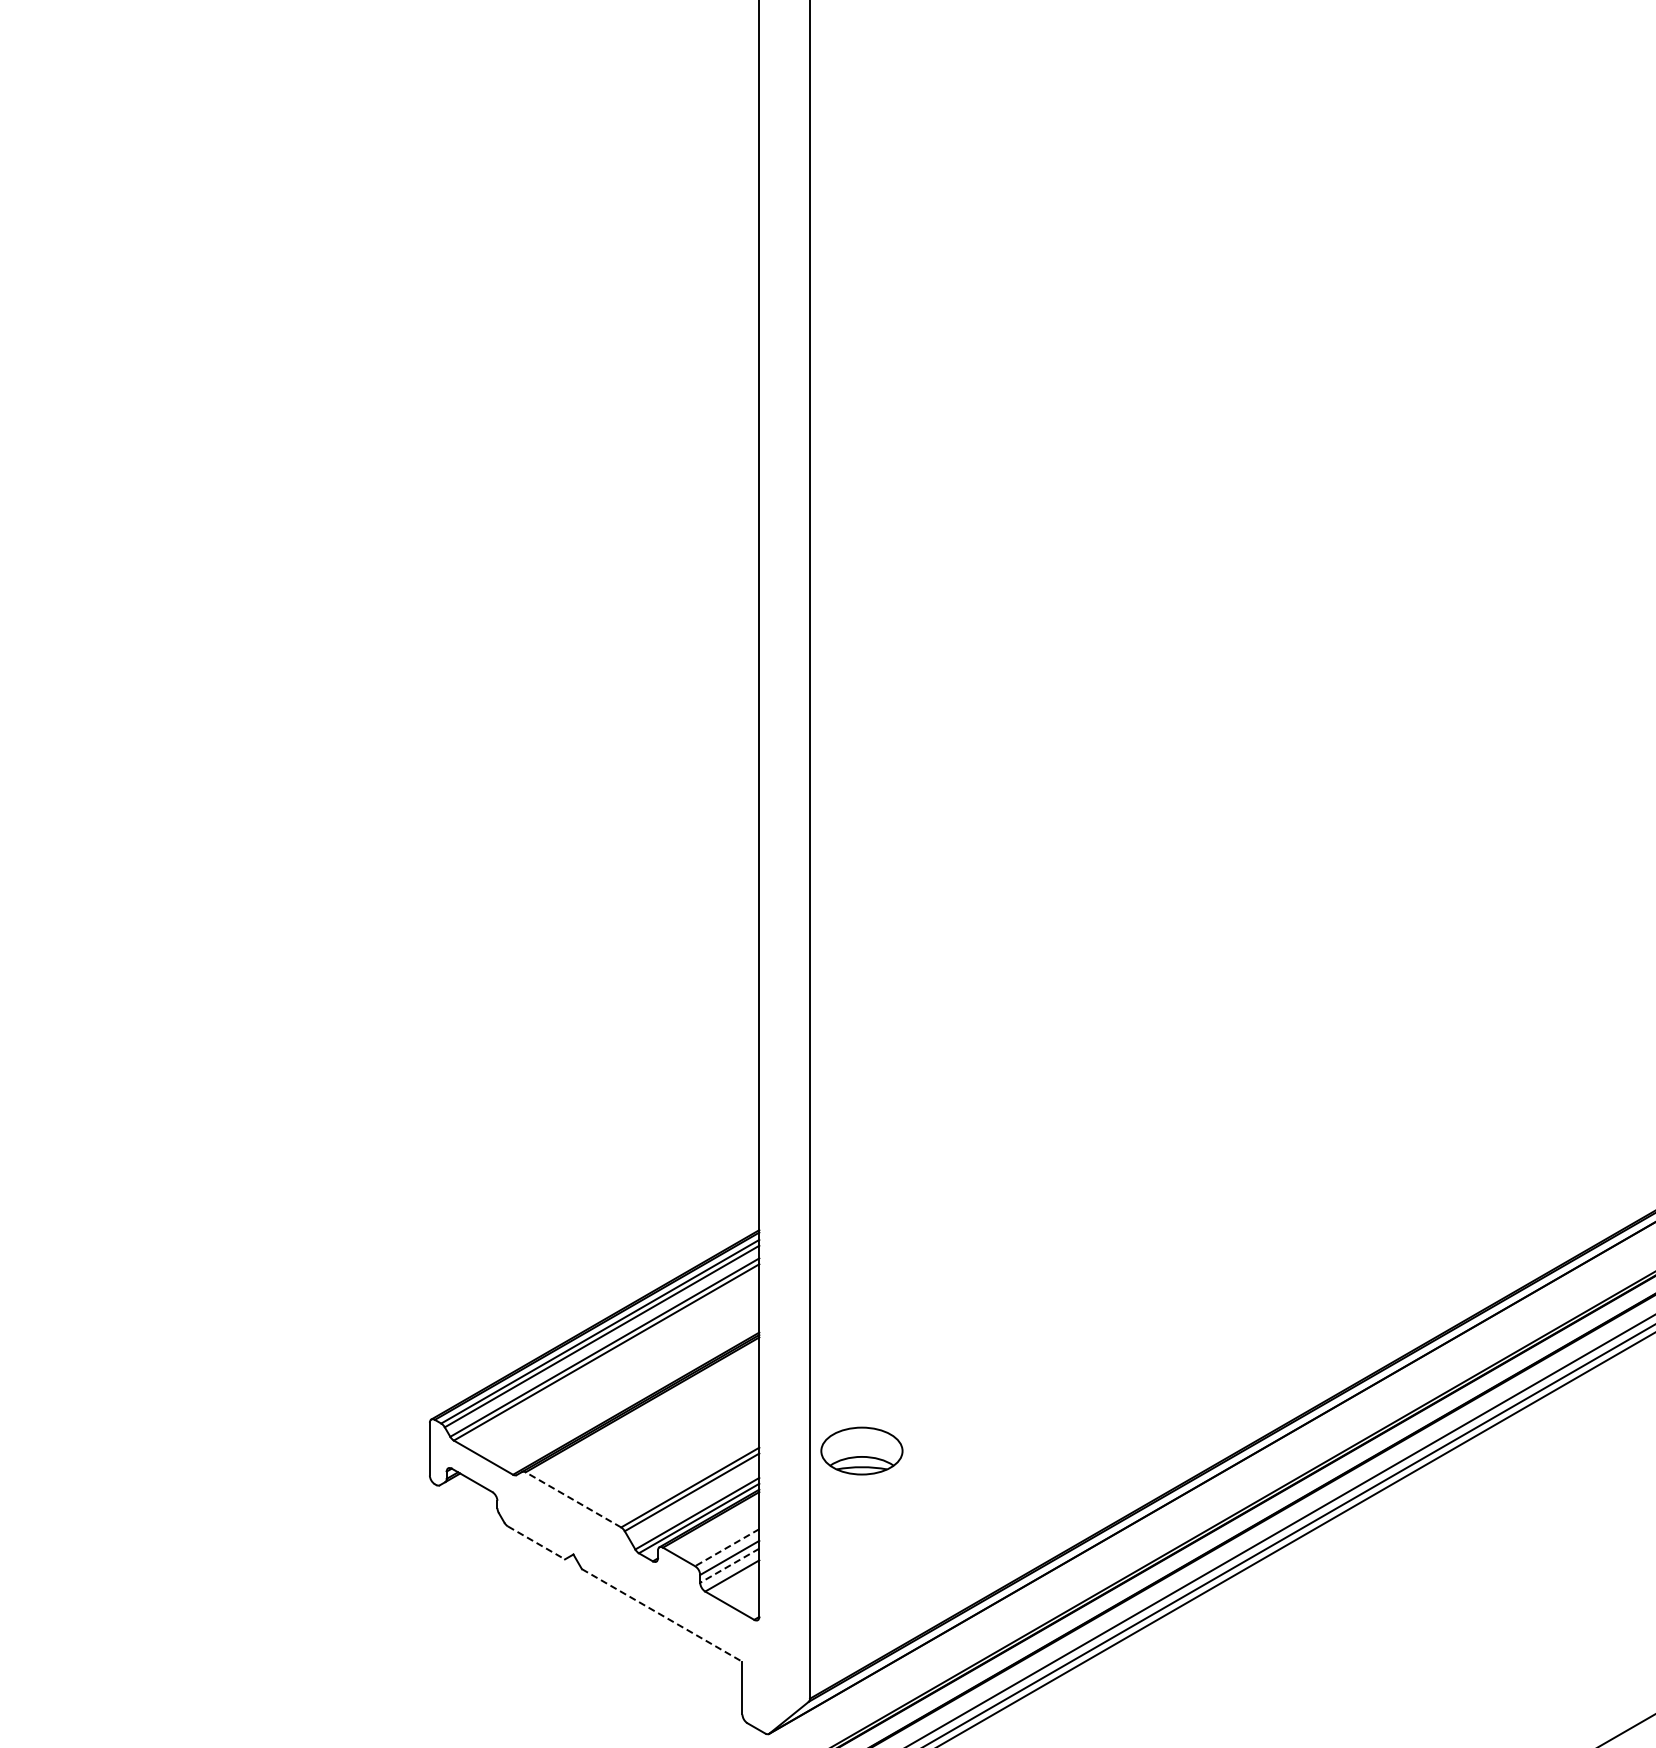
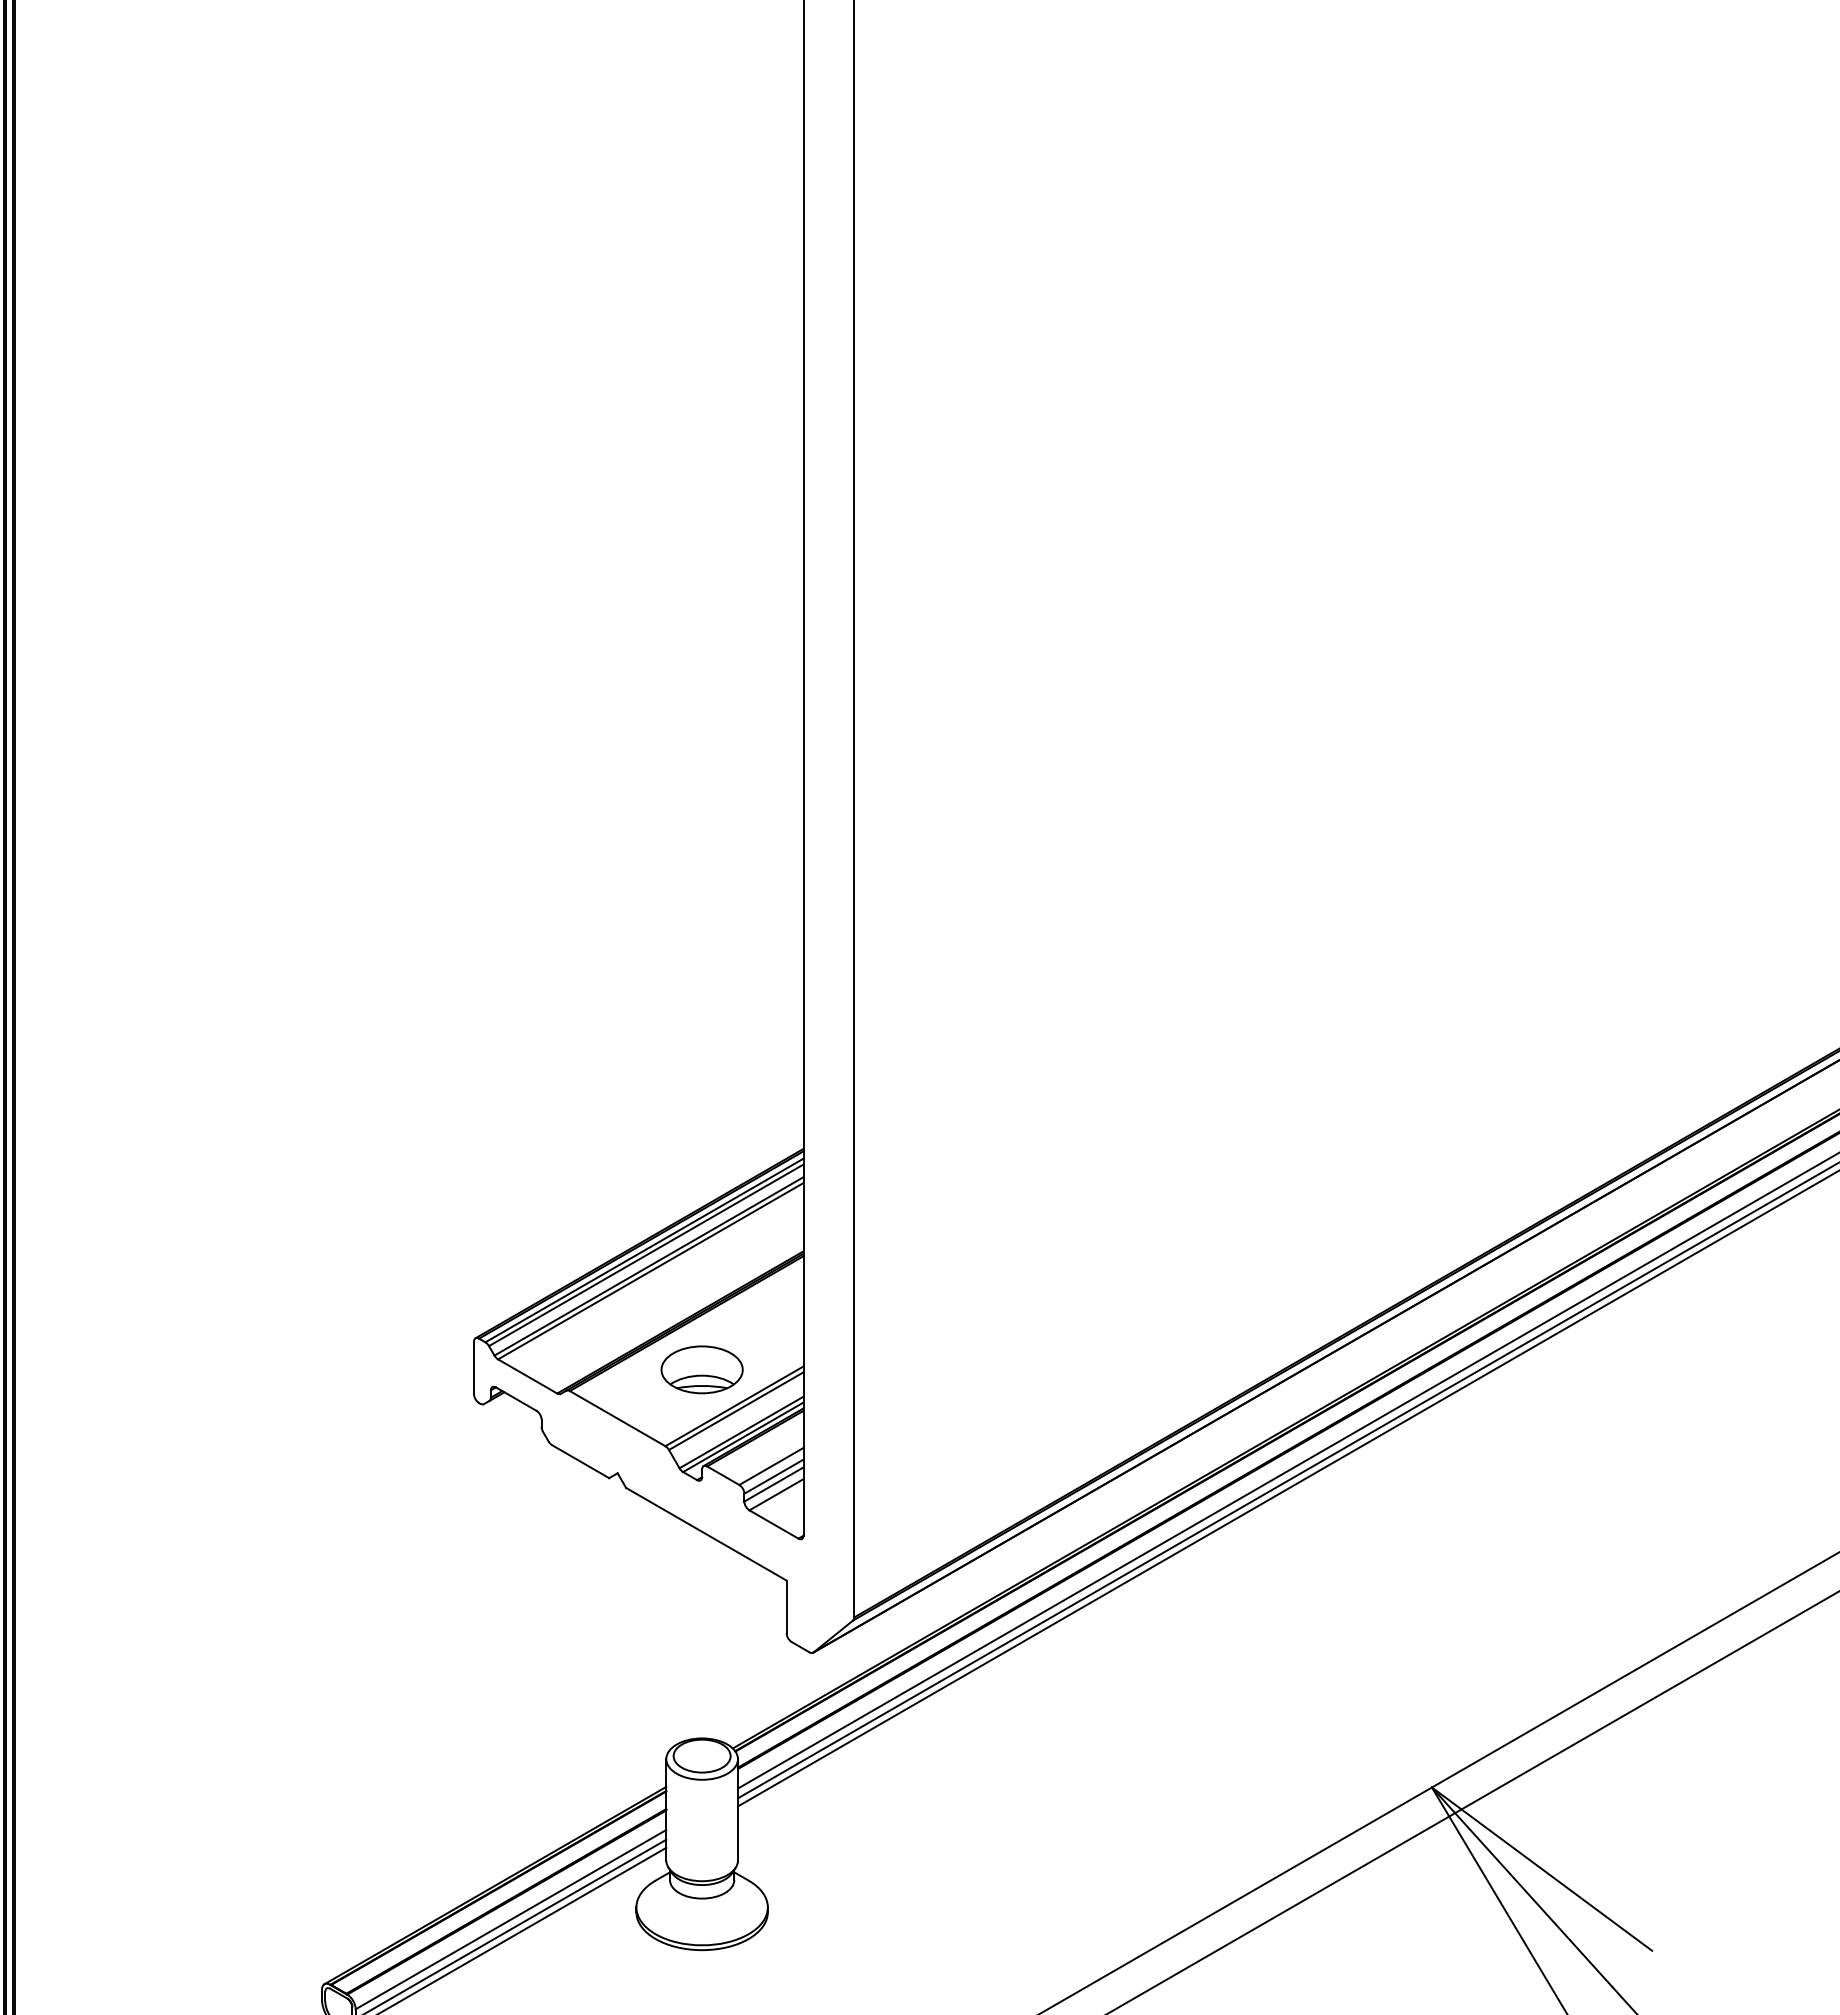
part: (861, 1450) -> (701, 1369), moved
line: (573, 1499) -> (617, 1418), dashed -> solid
line: (536, 1542) -> (580, 1461), dashed -> solid
line: (727, 1547) -> (771, 1466), dashed -> solid
line: (729, 1565) -> (773, 1484), dashed -> solid
line: (662, 1615) -> (706, 1534), dashed -> solid

